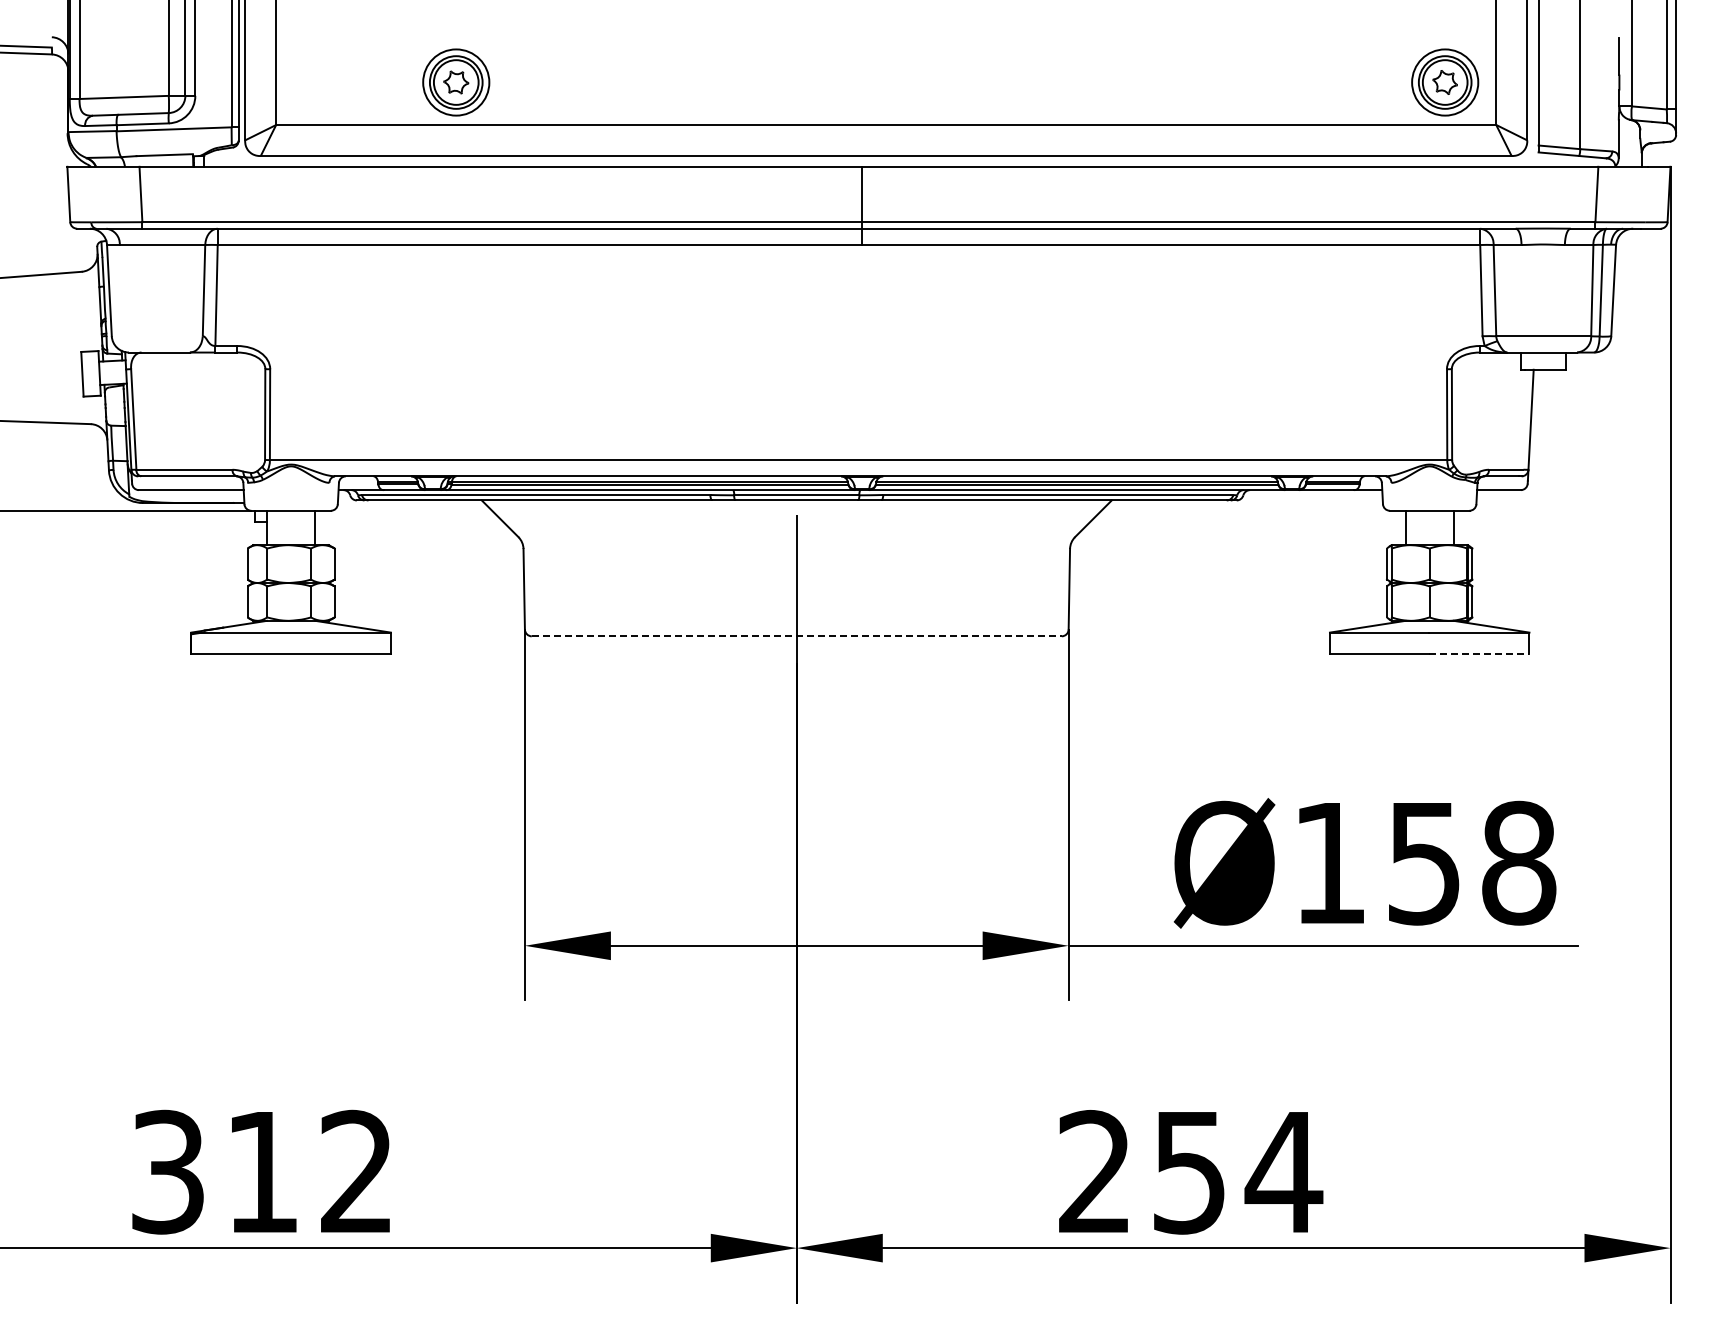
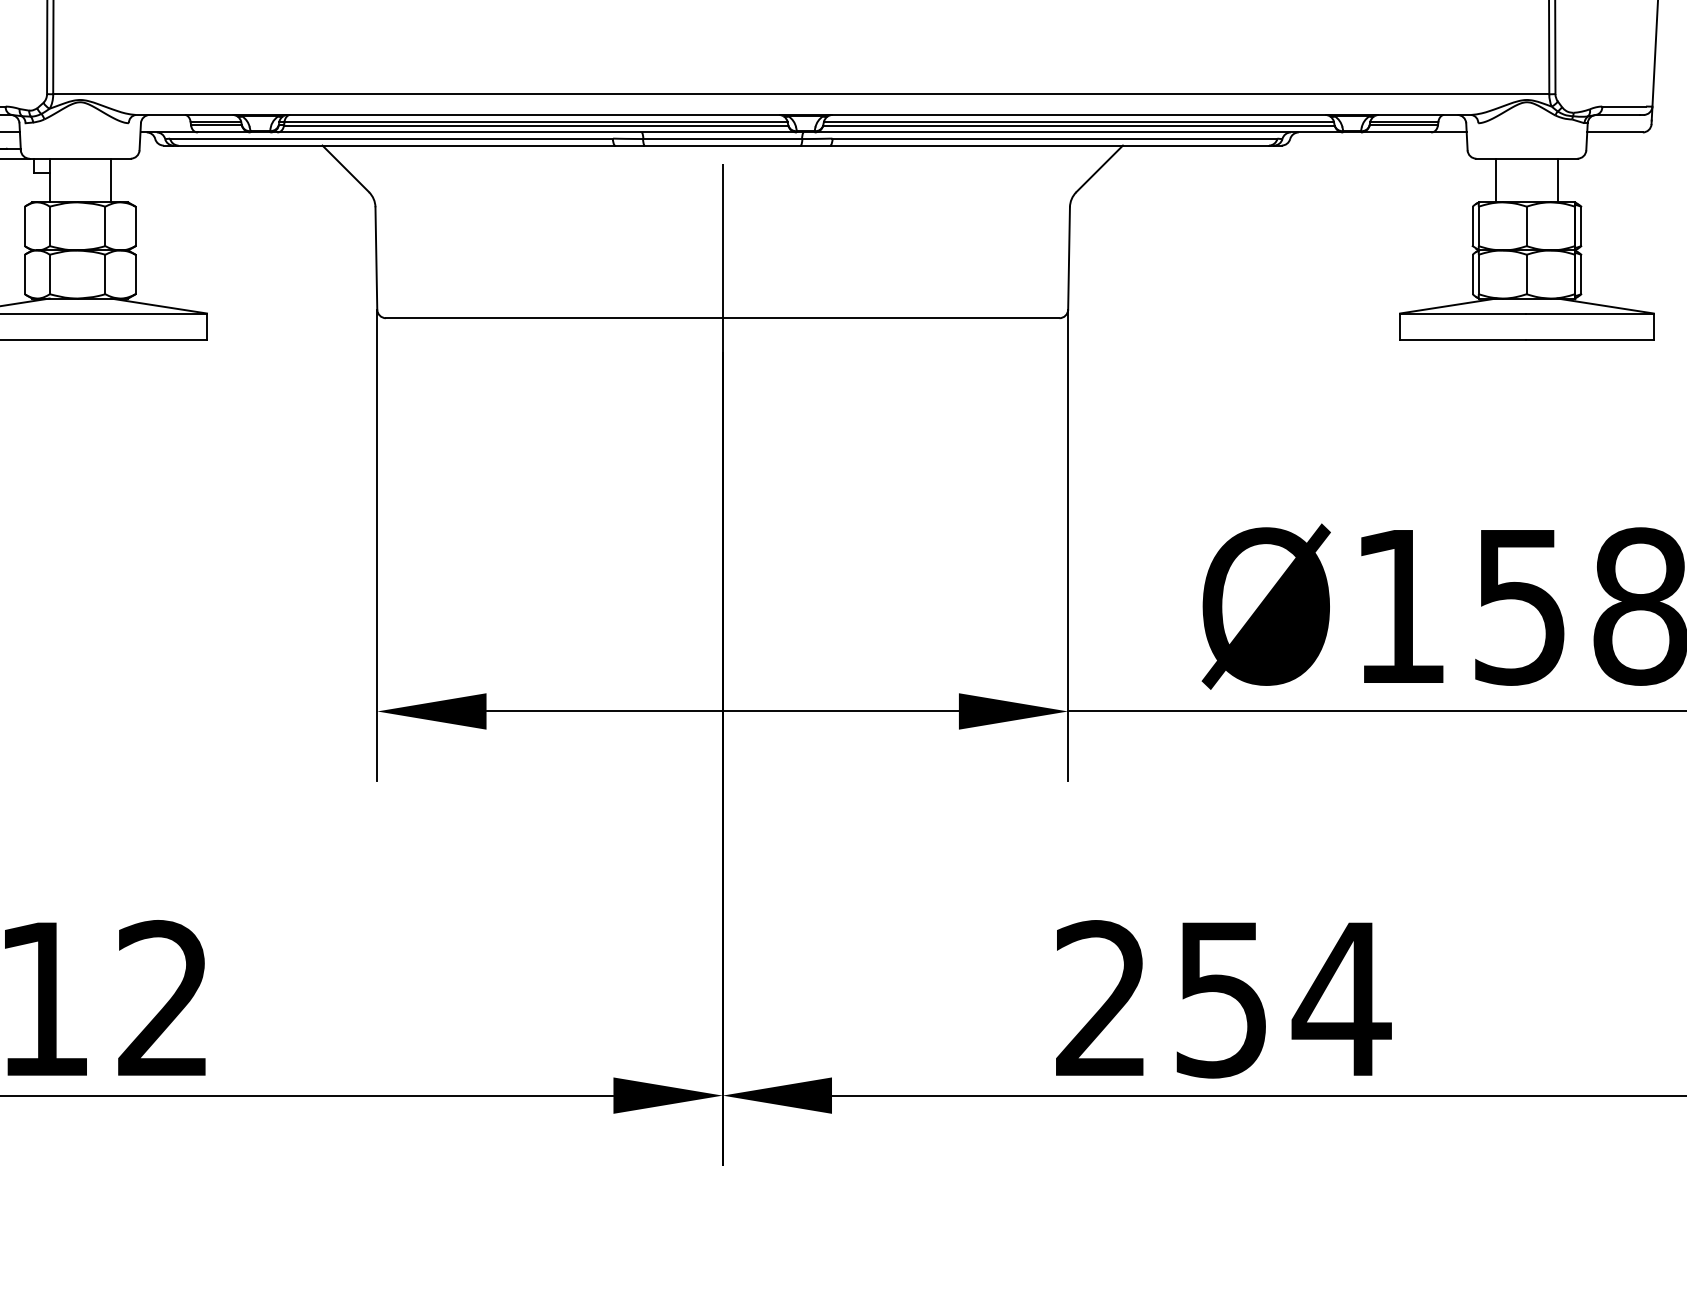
line: (796, 636) -> (722, 318), dashed -> solid
line: (1479, 653) -> (1590, 340), dashed -> solid

